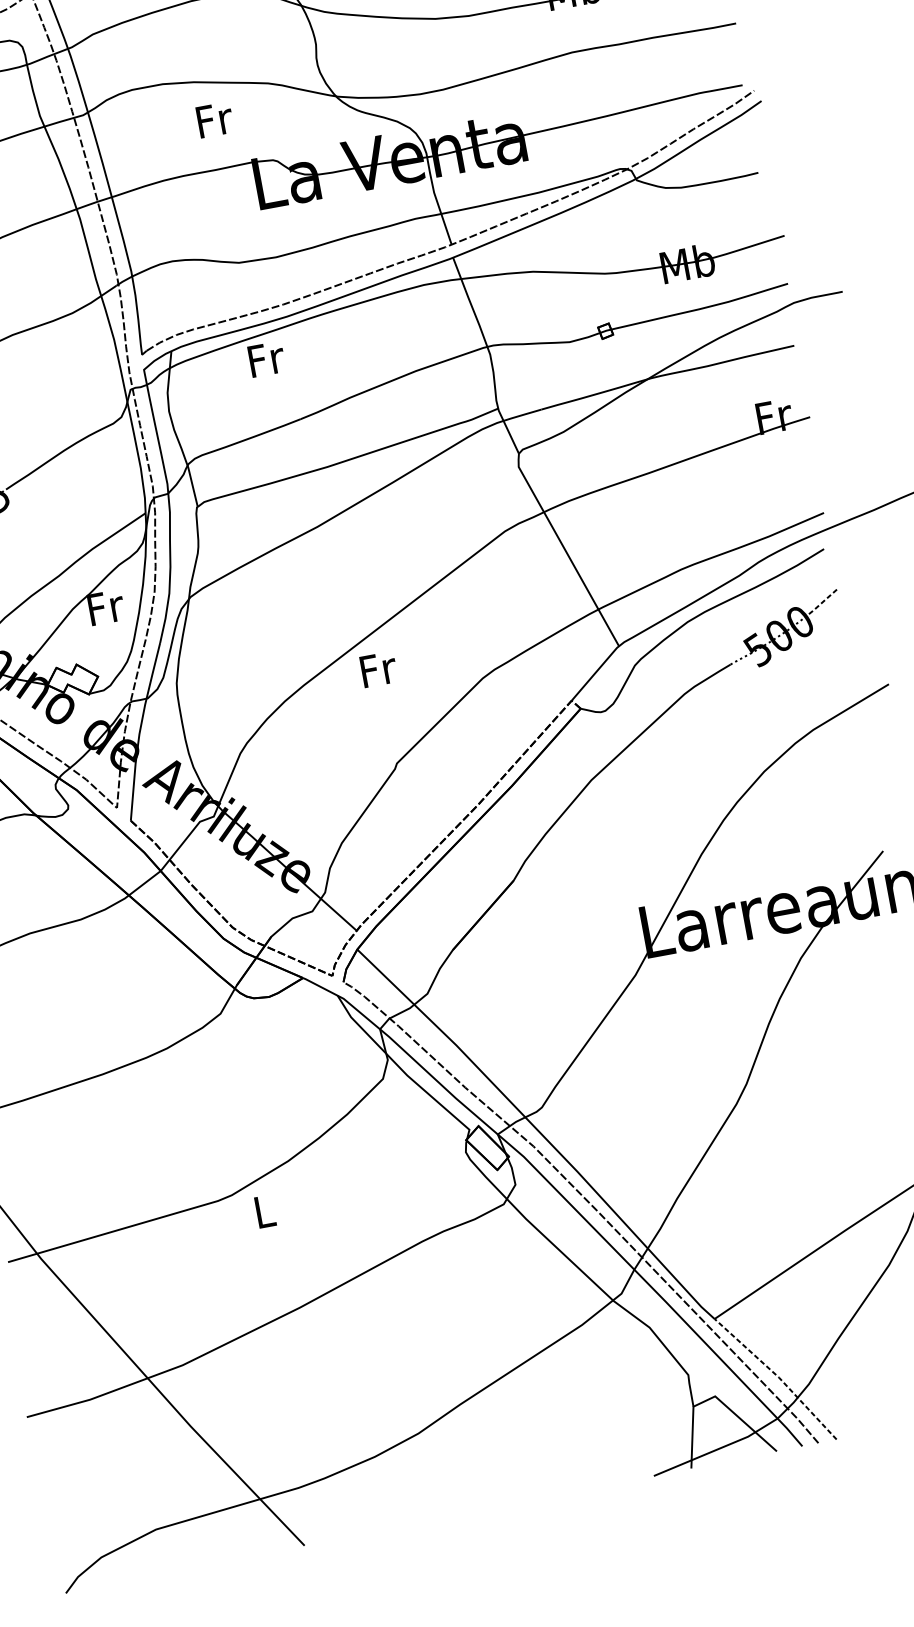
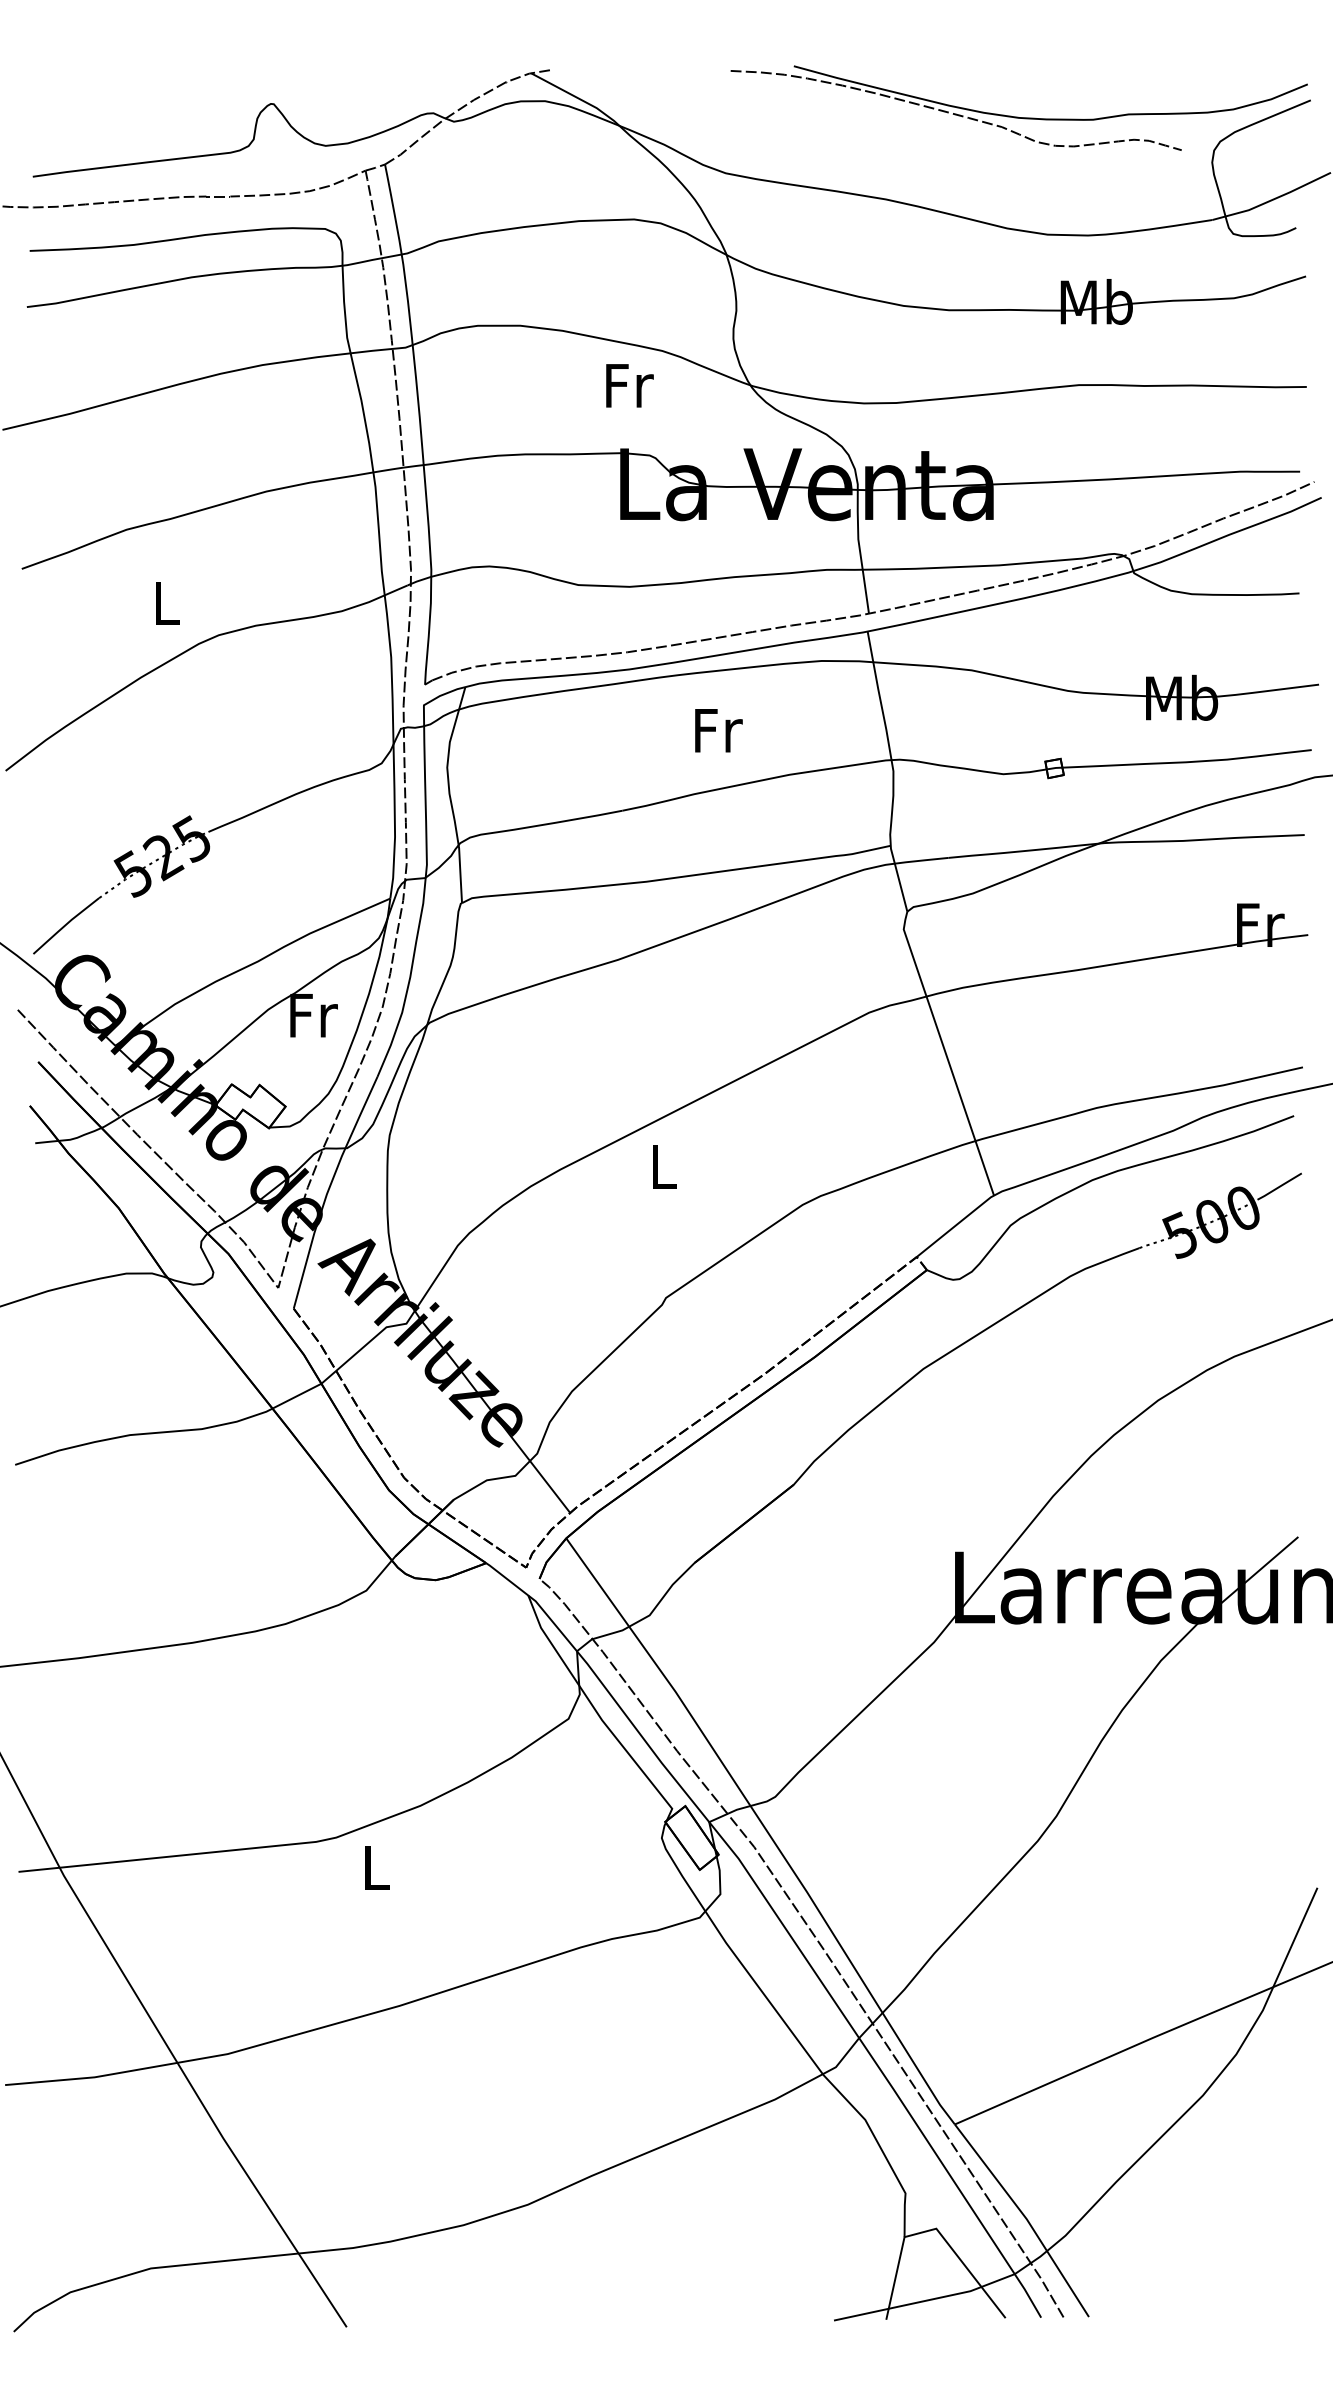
text: (214, 119) -> (629, 385), moved
text: (266, 359) -> (718, 730), moved
line: (823, 601) -> (1279, 1186), dashed -> solid
text: (379, 669) -> (665, 1166), Fr -> L
line: (778, 1377) -> (1026, 2218), dashed -> solid

